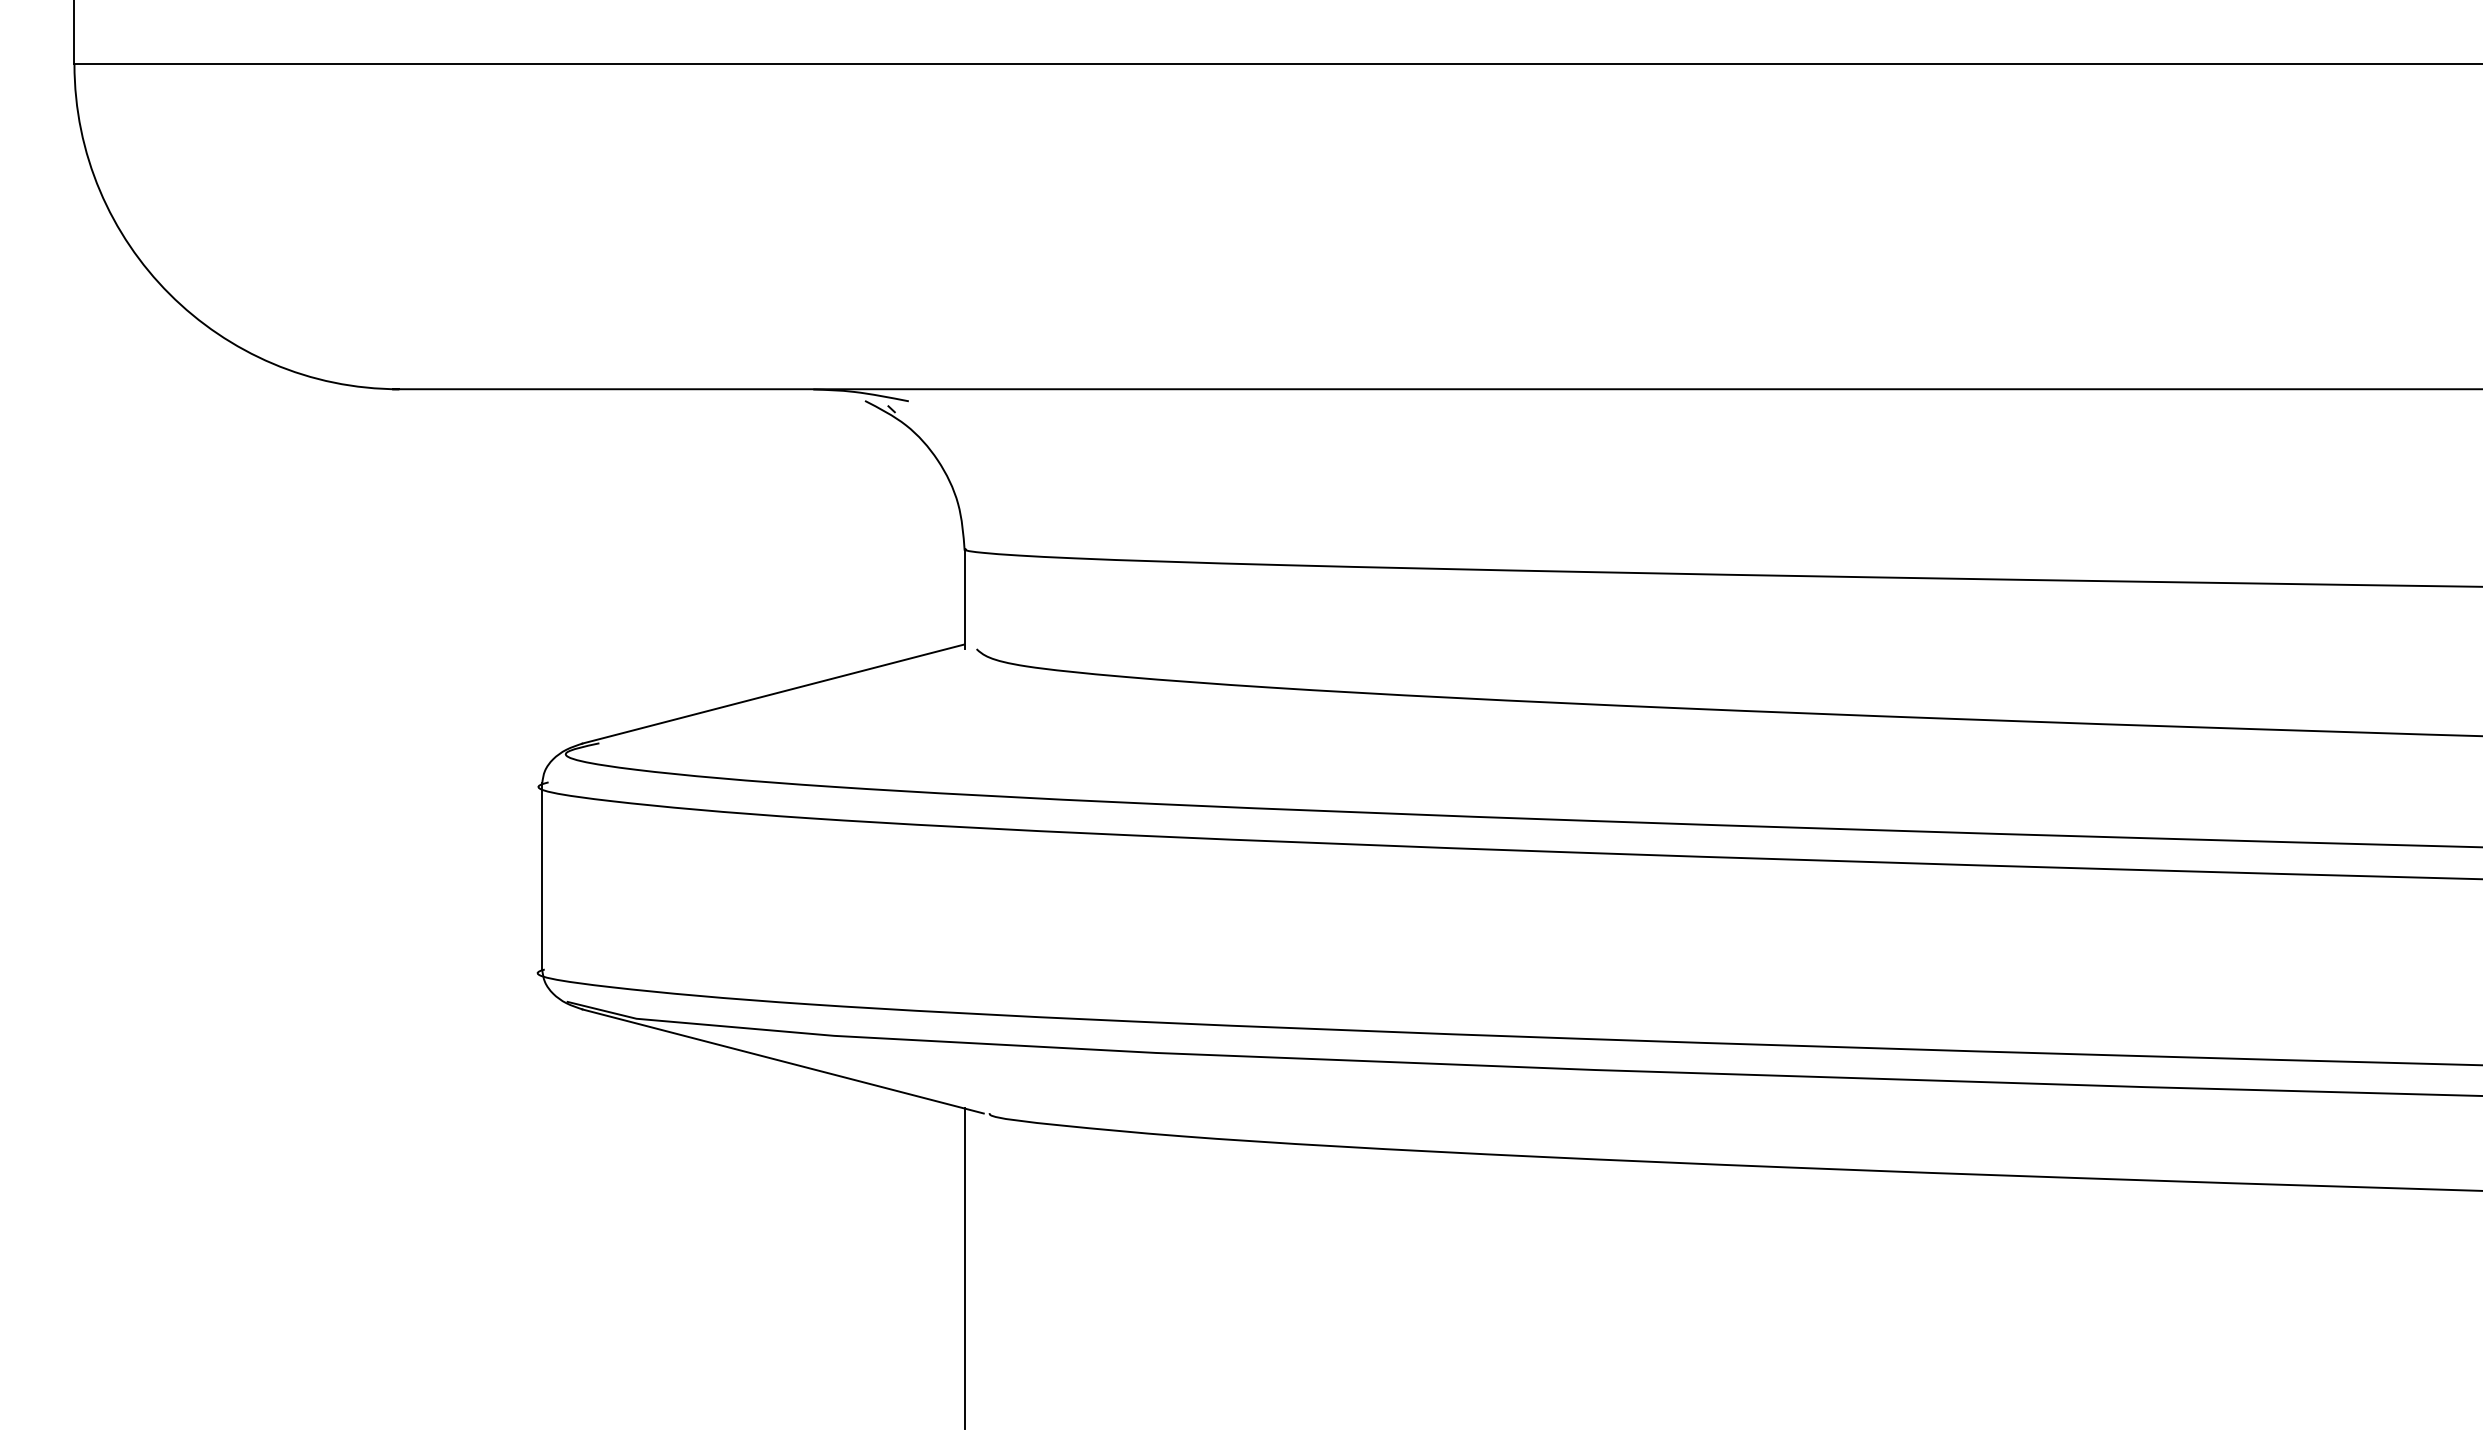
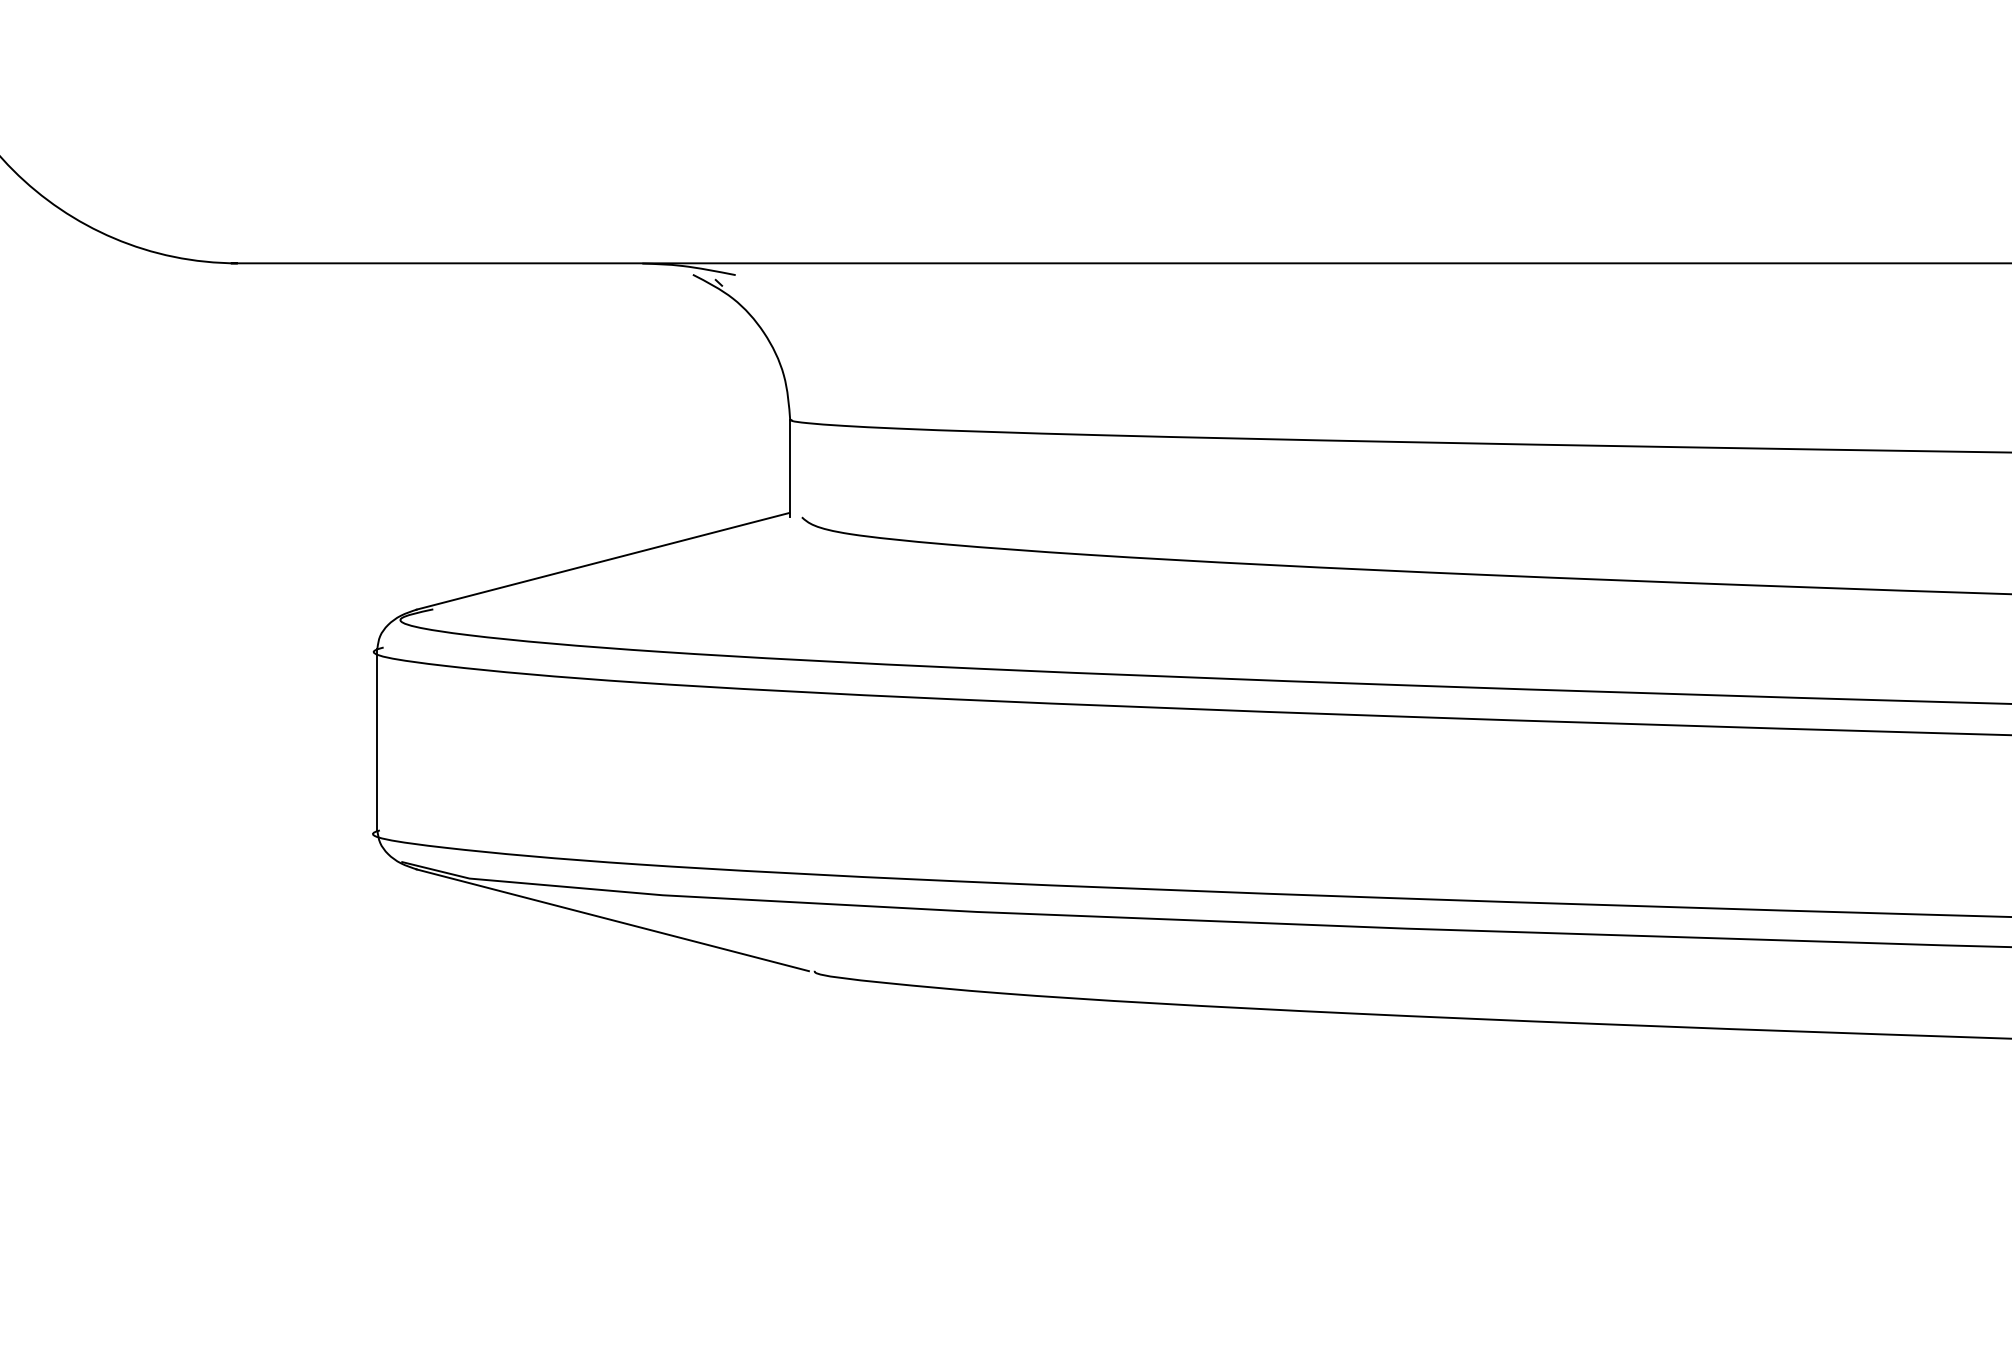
line: (964, 1268) -> (790, 1122), removed

